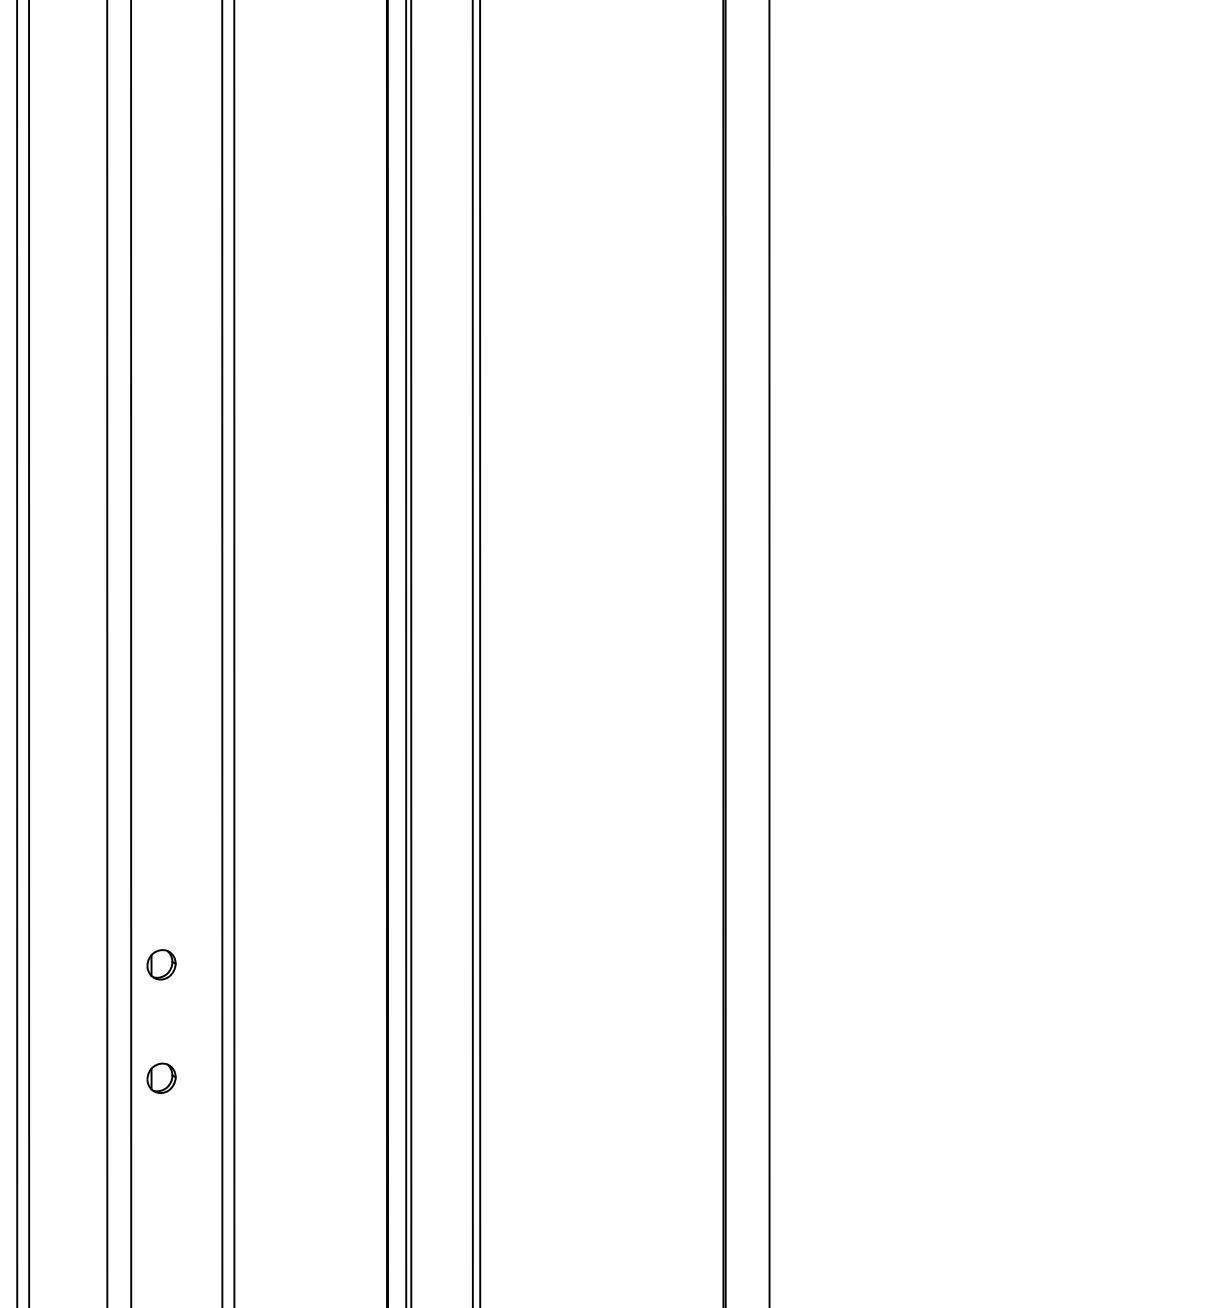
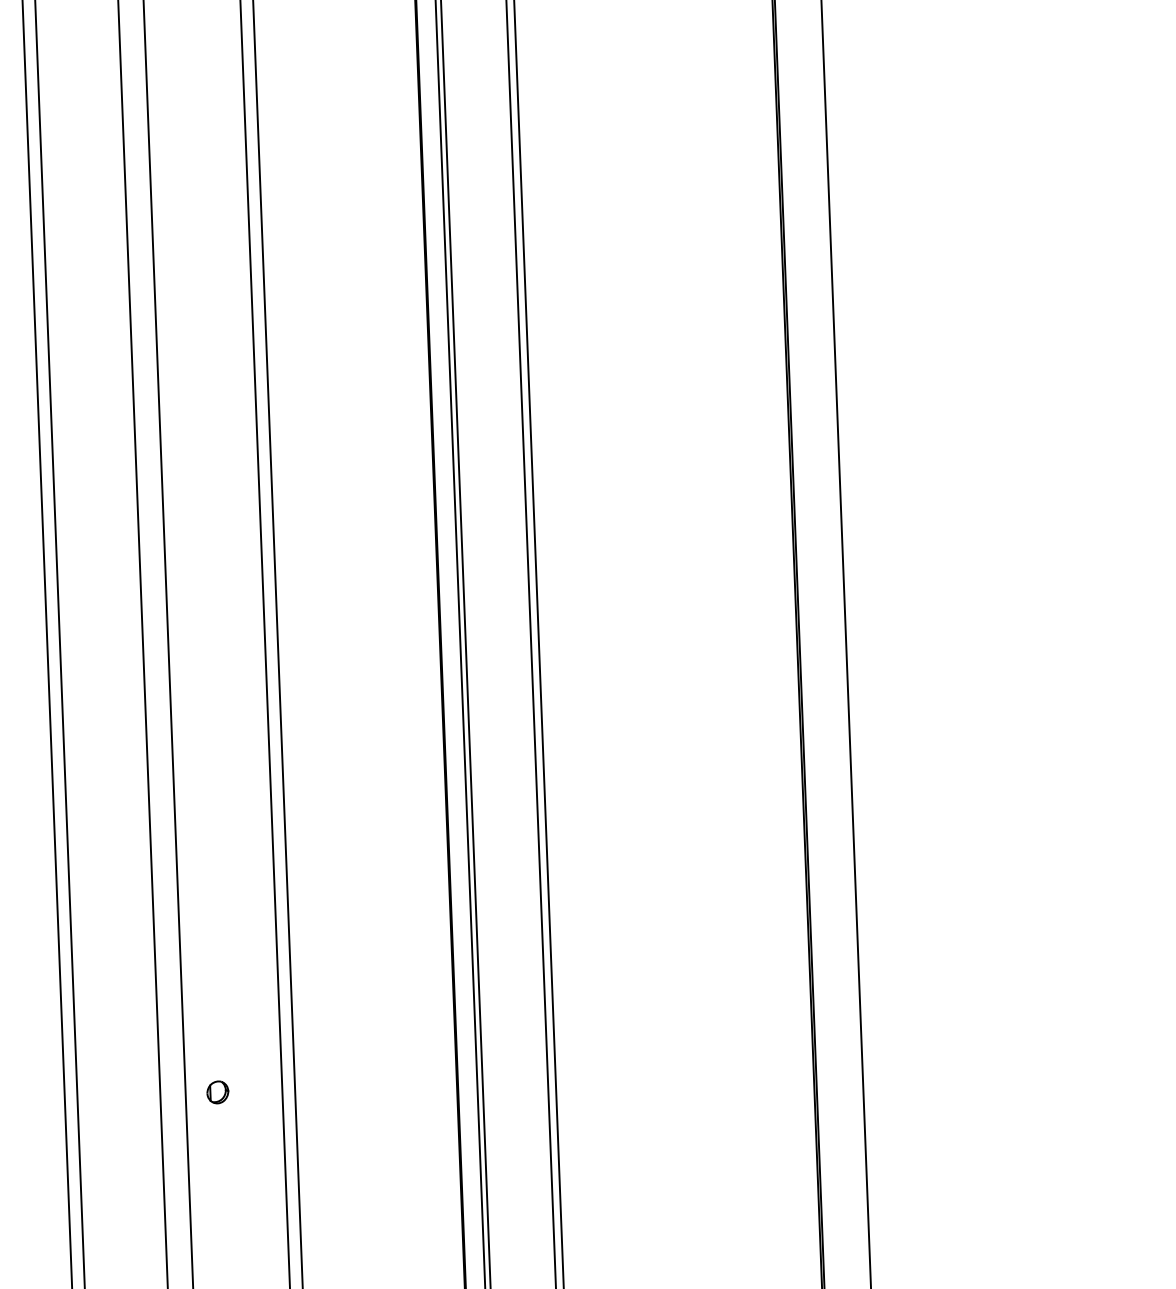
part: (161, 964) -> (213, 971), removed
part: (161, 1077) -> (217, 1091), size x0.7

